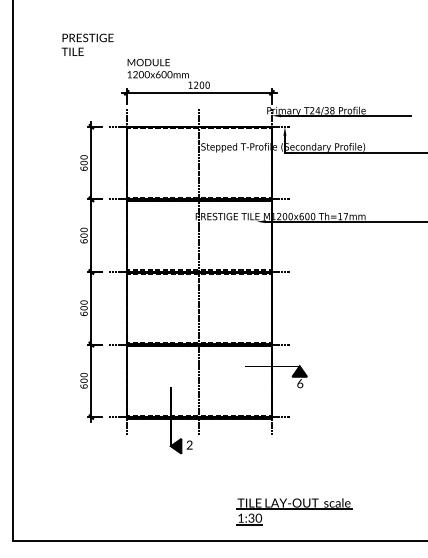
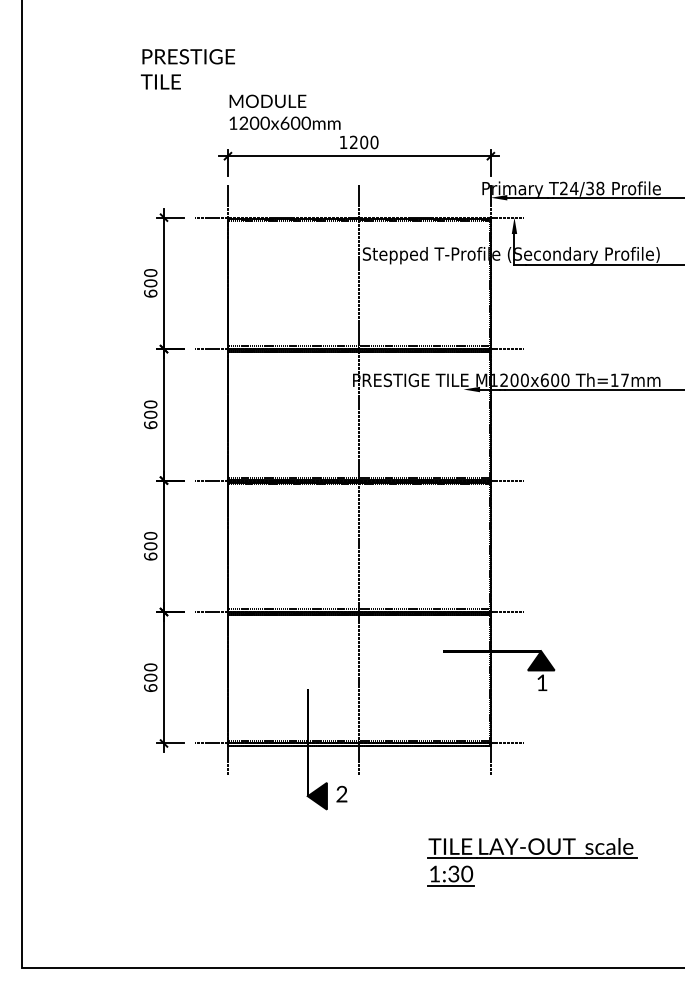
text: (87, 44) -> (187, 68), moved
text: (300, 383) -> (542, 682), 6 -> 1
part: (294, 511) -> (531, 861), moved

